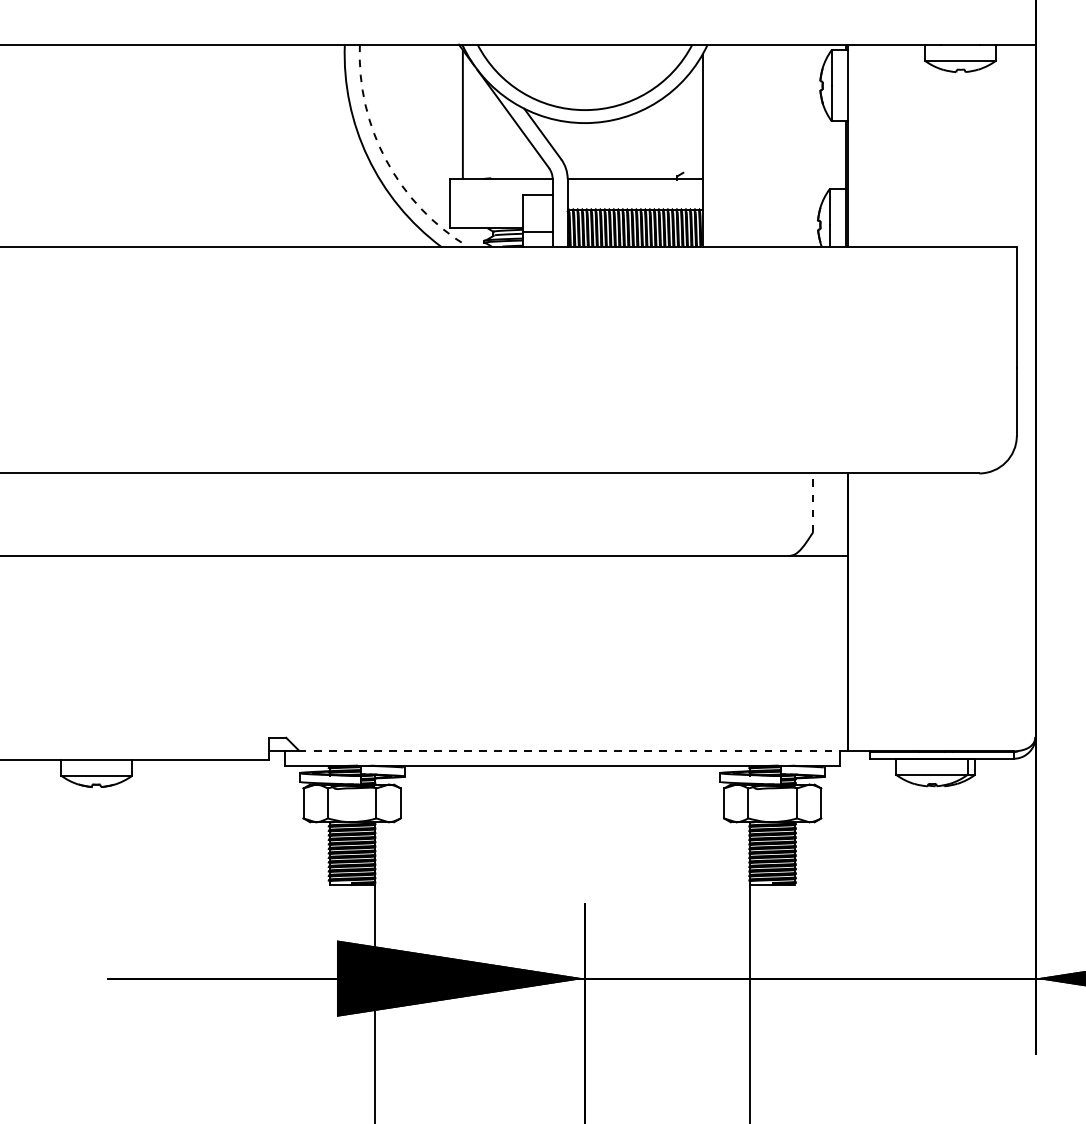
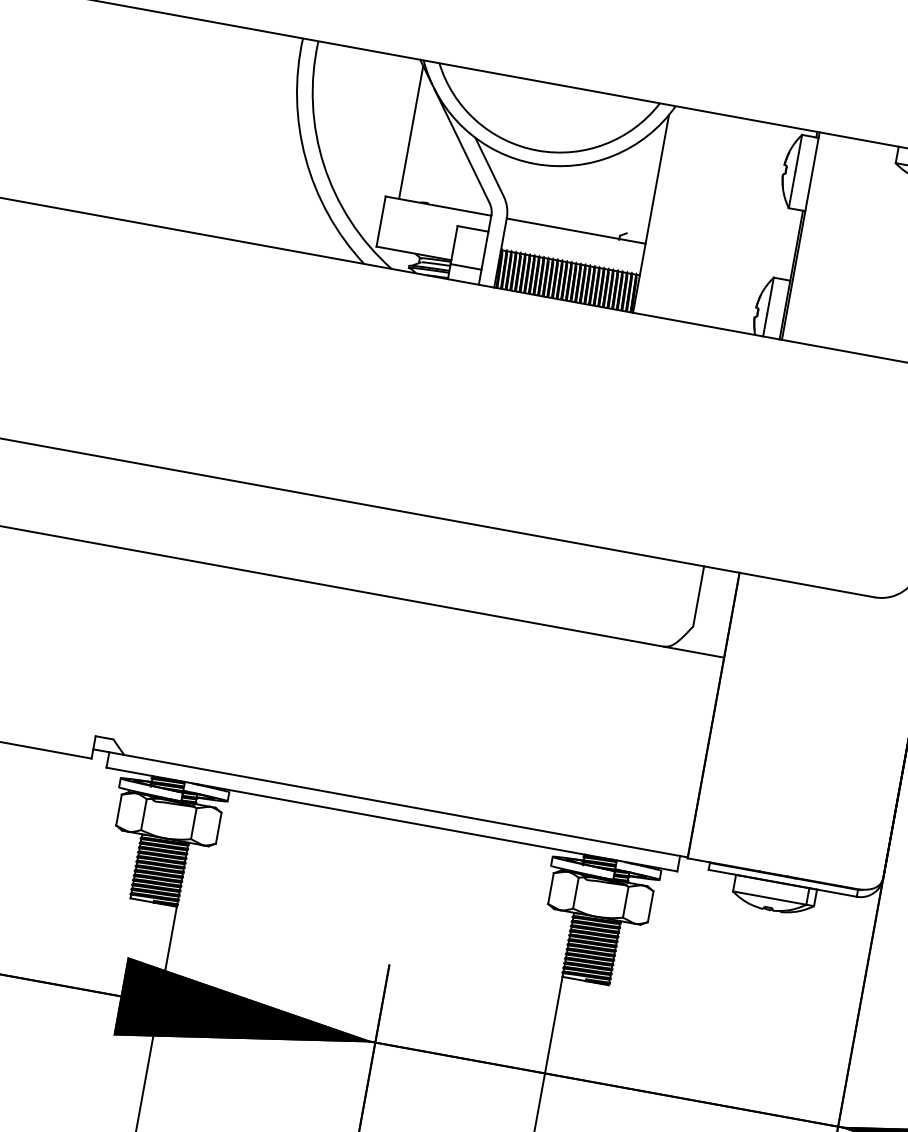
arc: (386, 160) -> (324, 165), dashed -> solid
line: (813, 502) -> (698, 596), dashed -> solid
line: (573, 750) -> (406, 806), dashed -> solid

